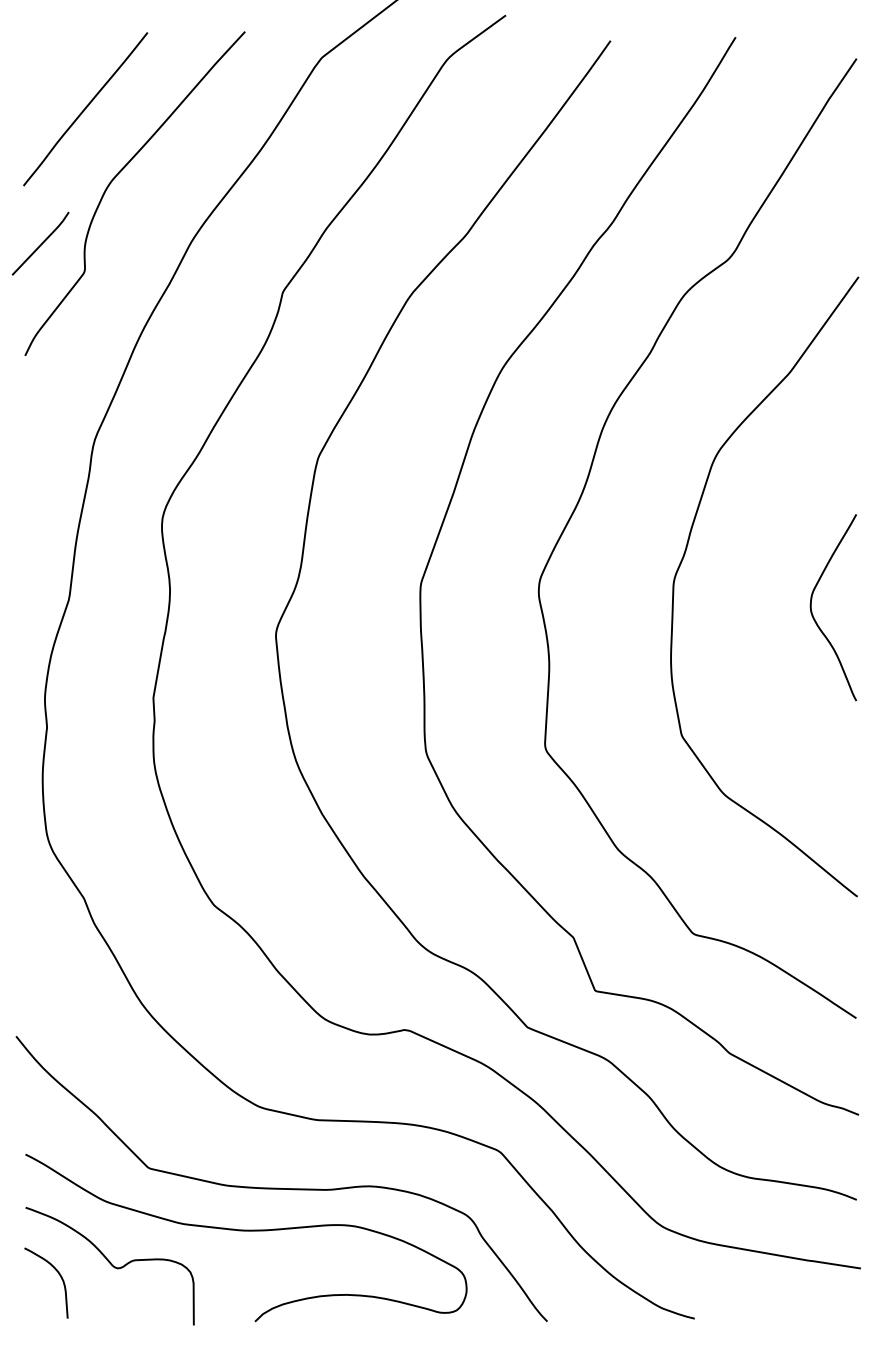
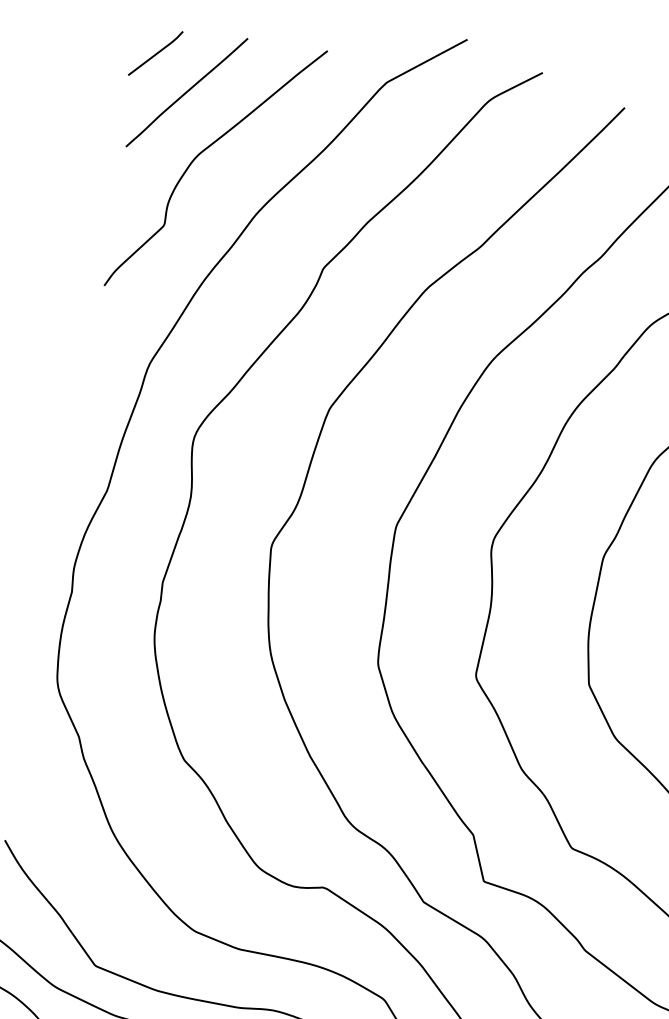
curve: (41, 243) -> (156, 53), moved

